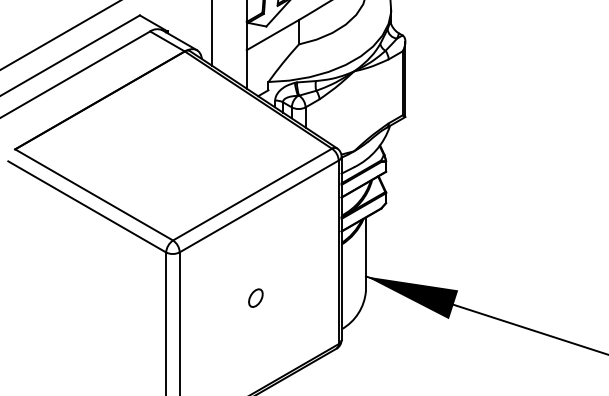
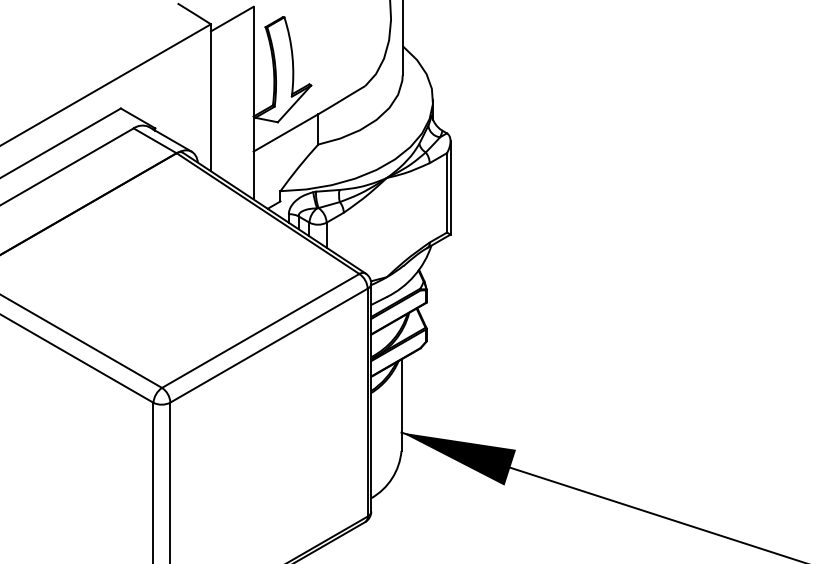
part: (255, 298) -> (264, 459), removed

